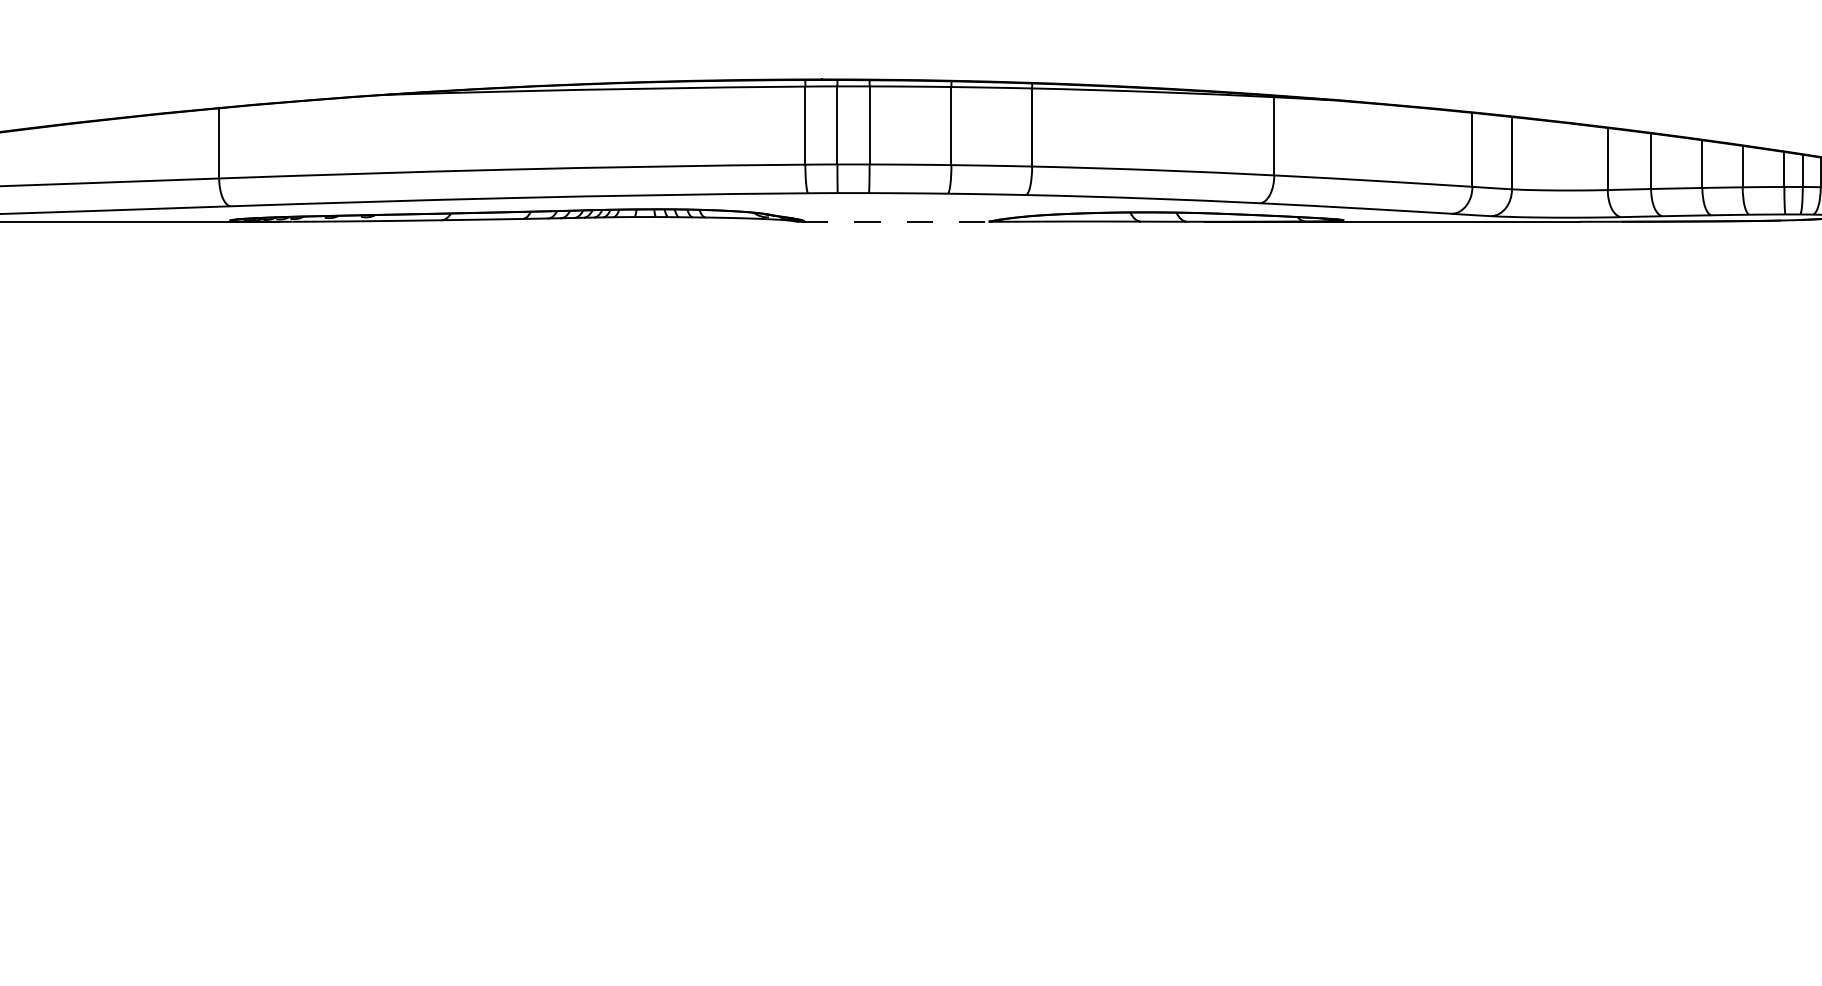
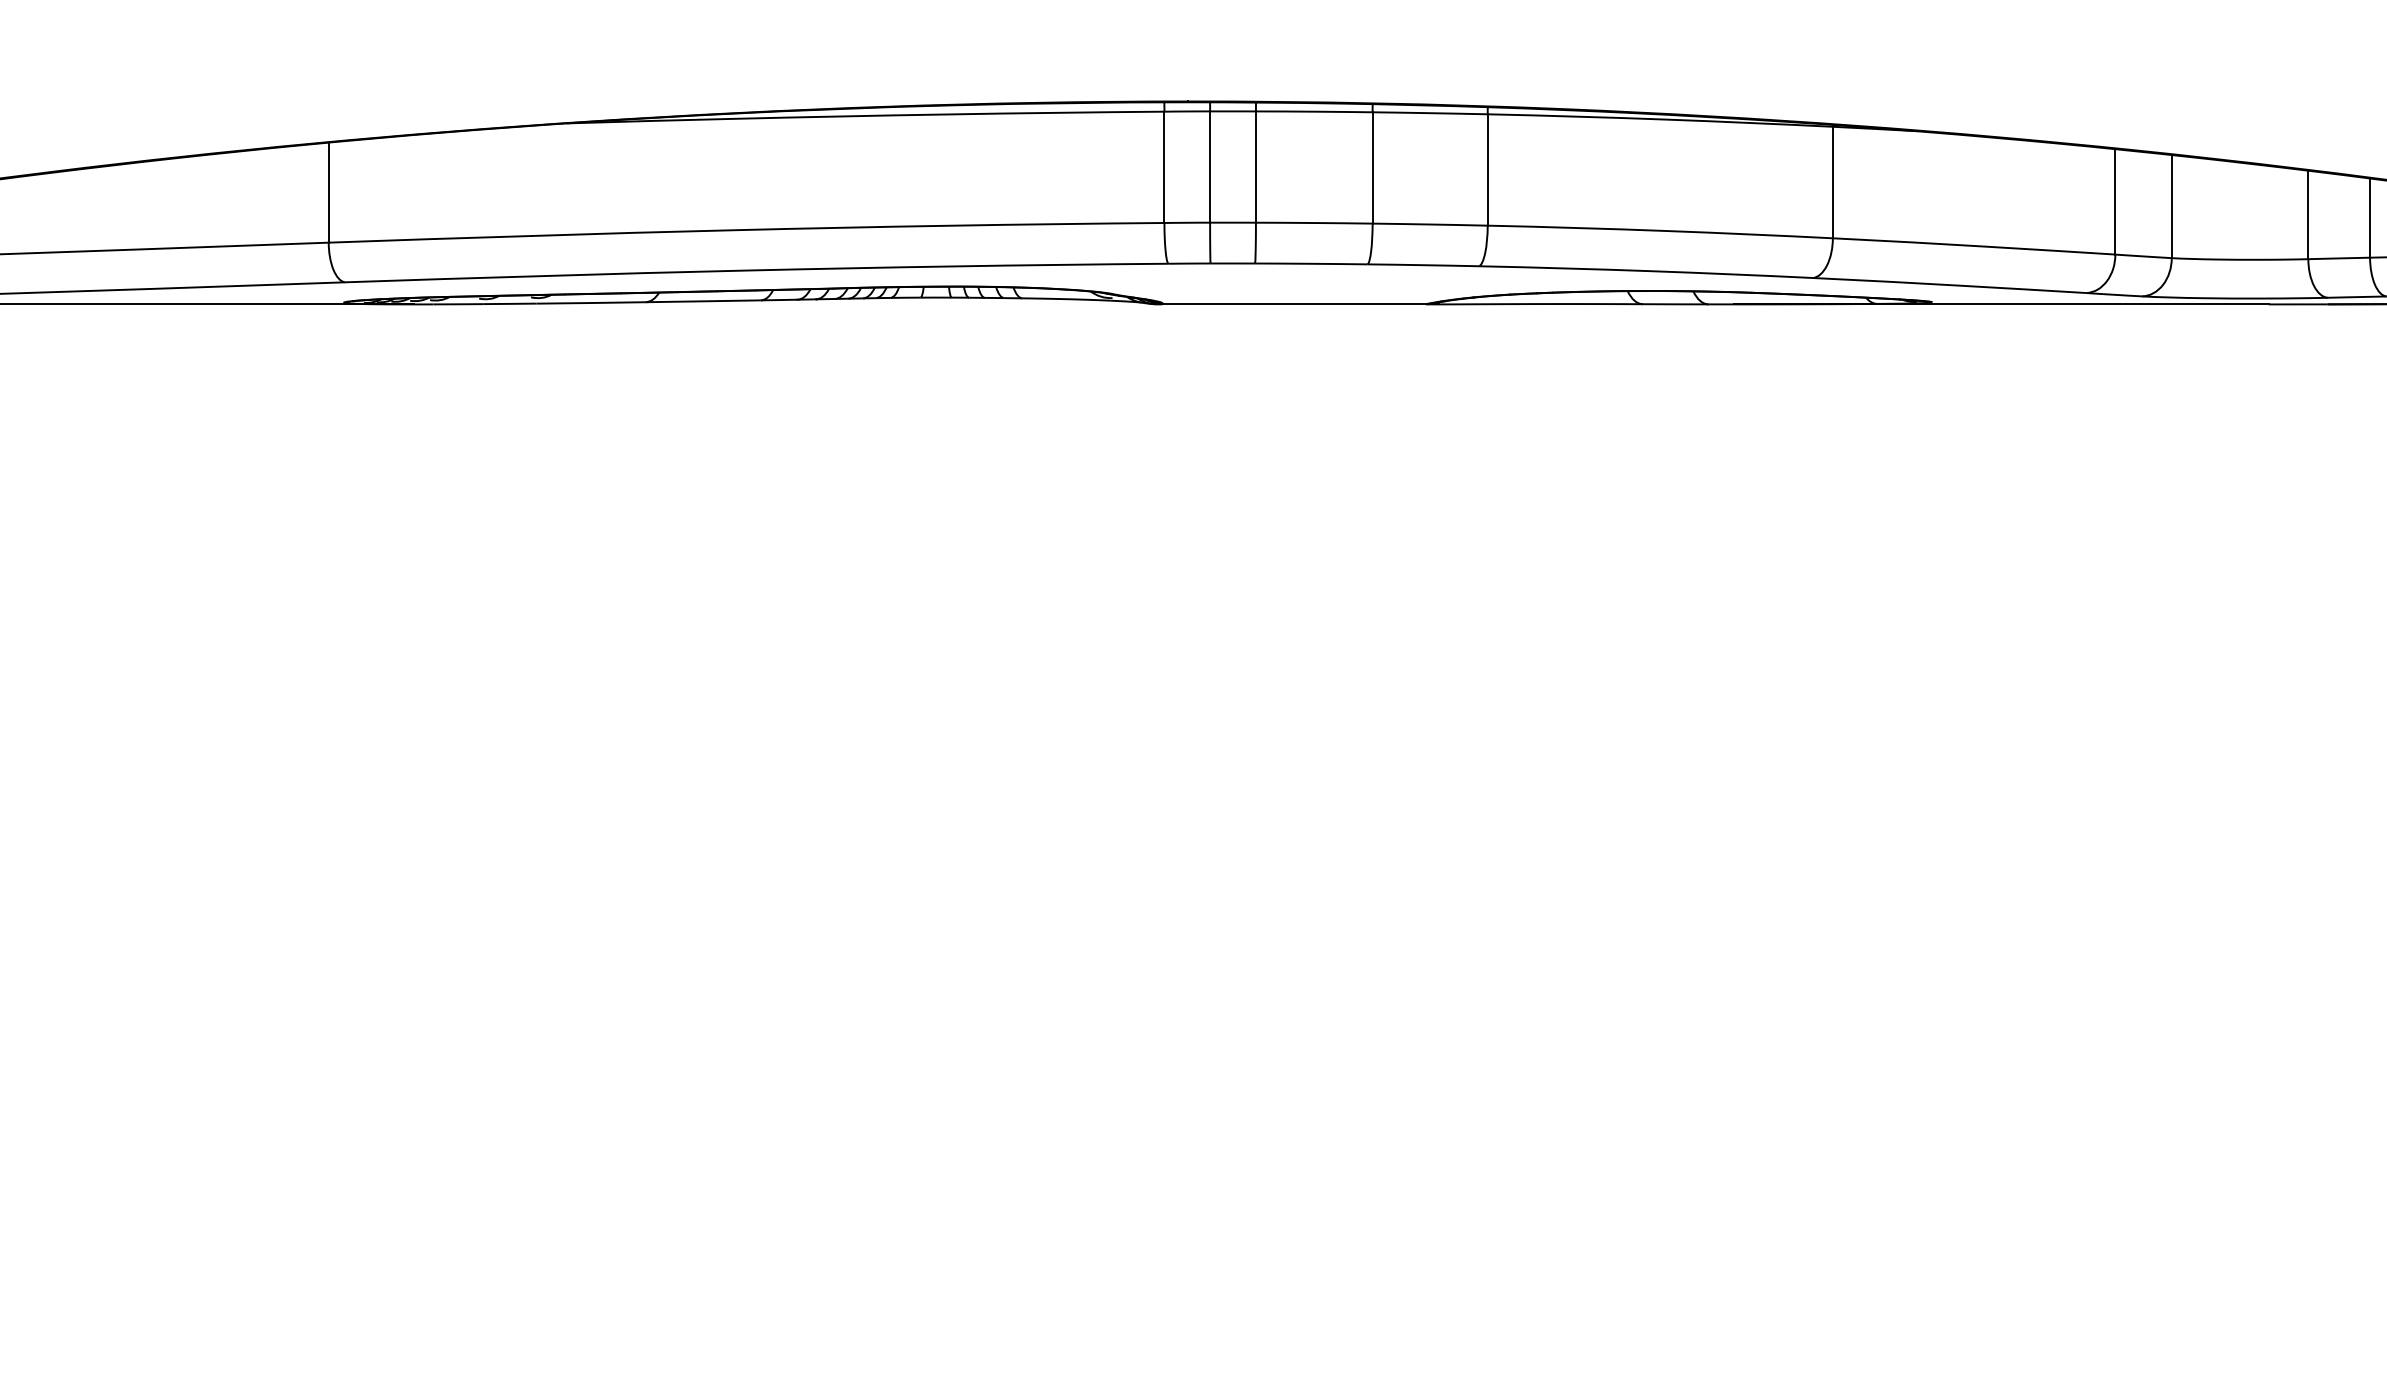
line: (899, 221) -> (1298, 303), dashed -> solid

